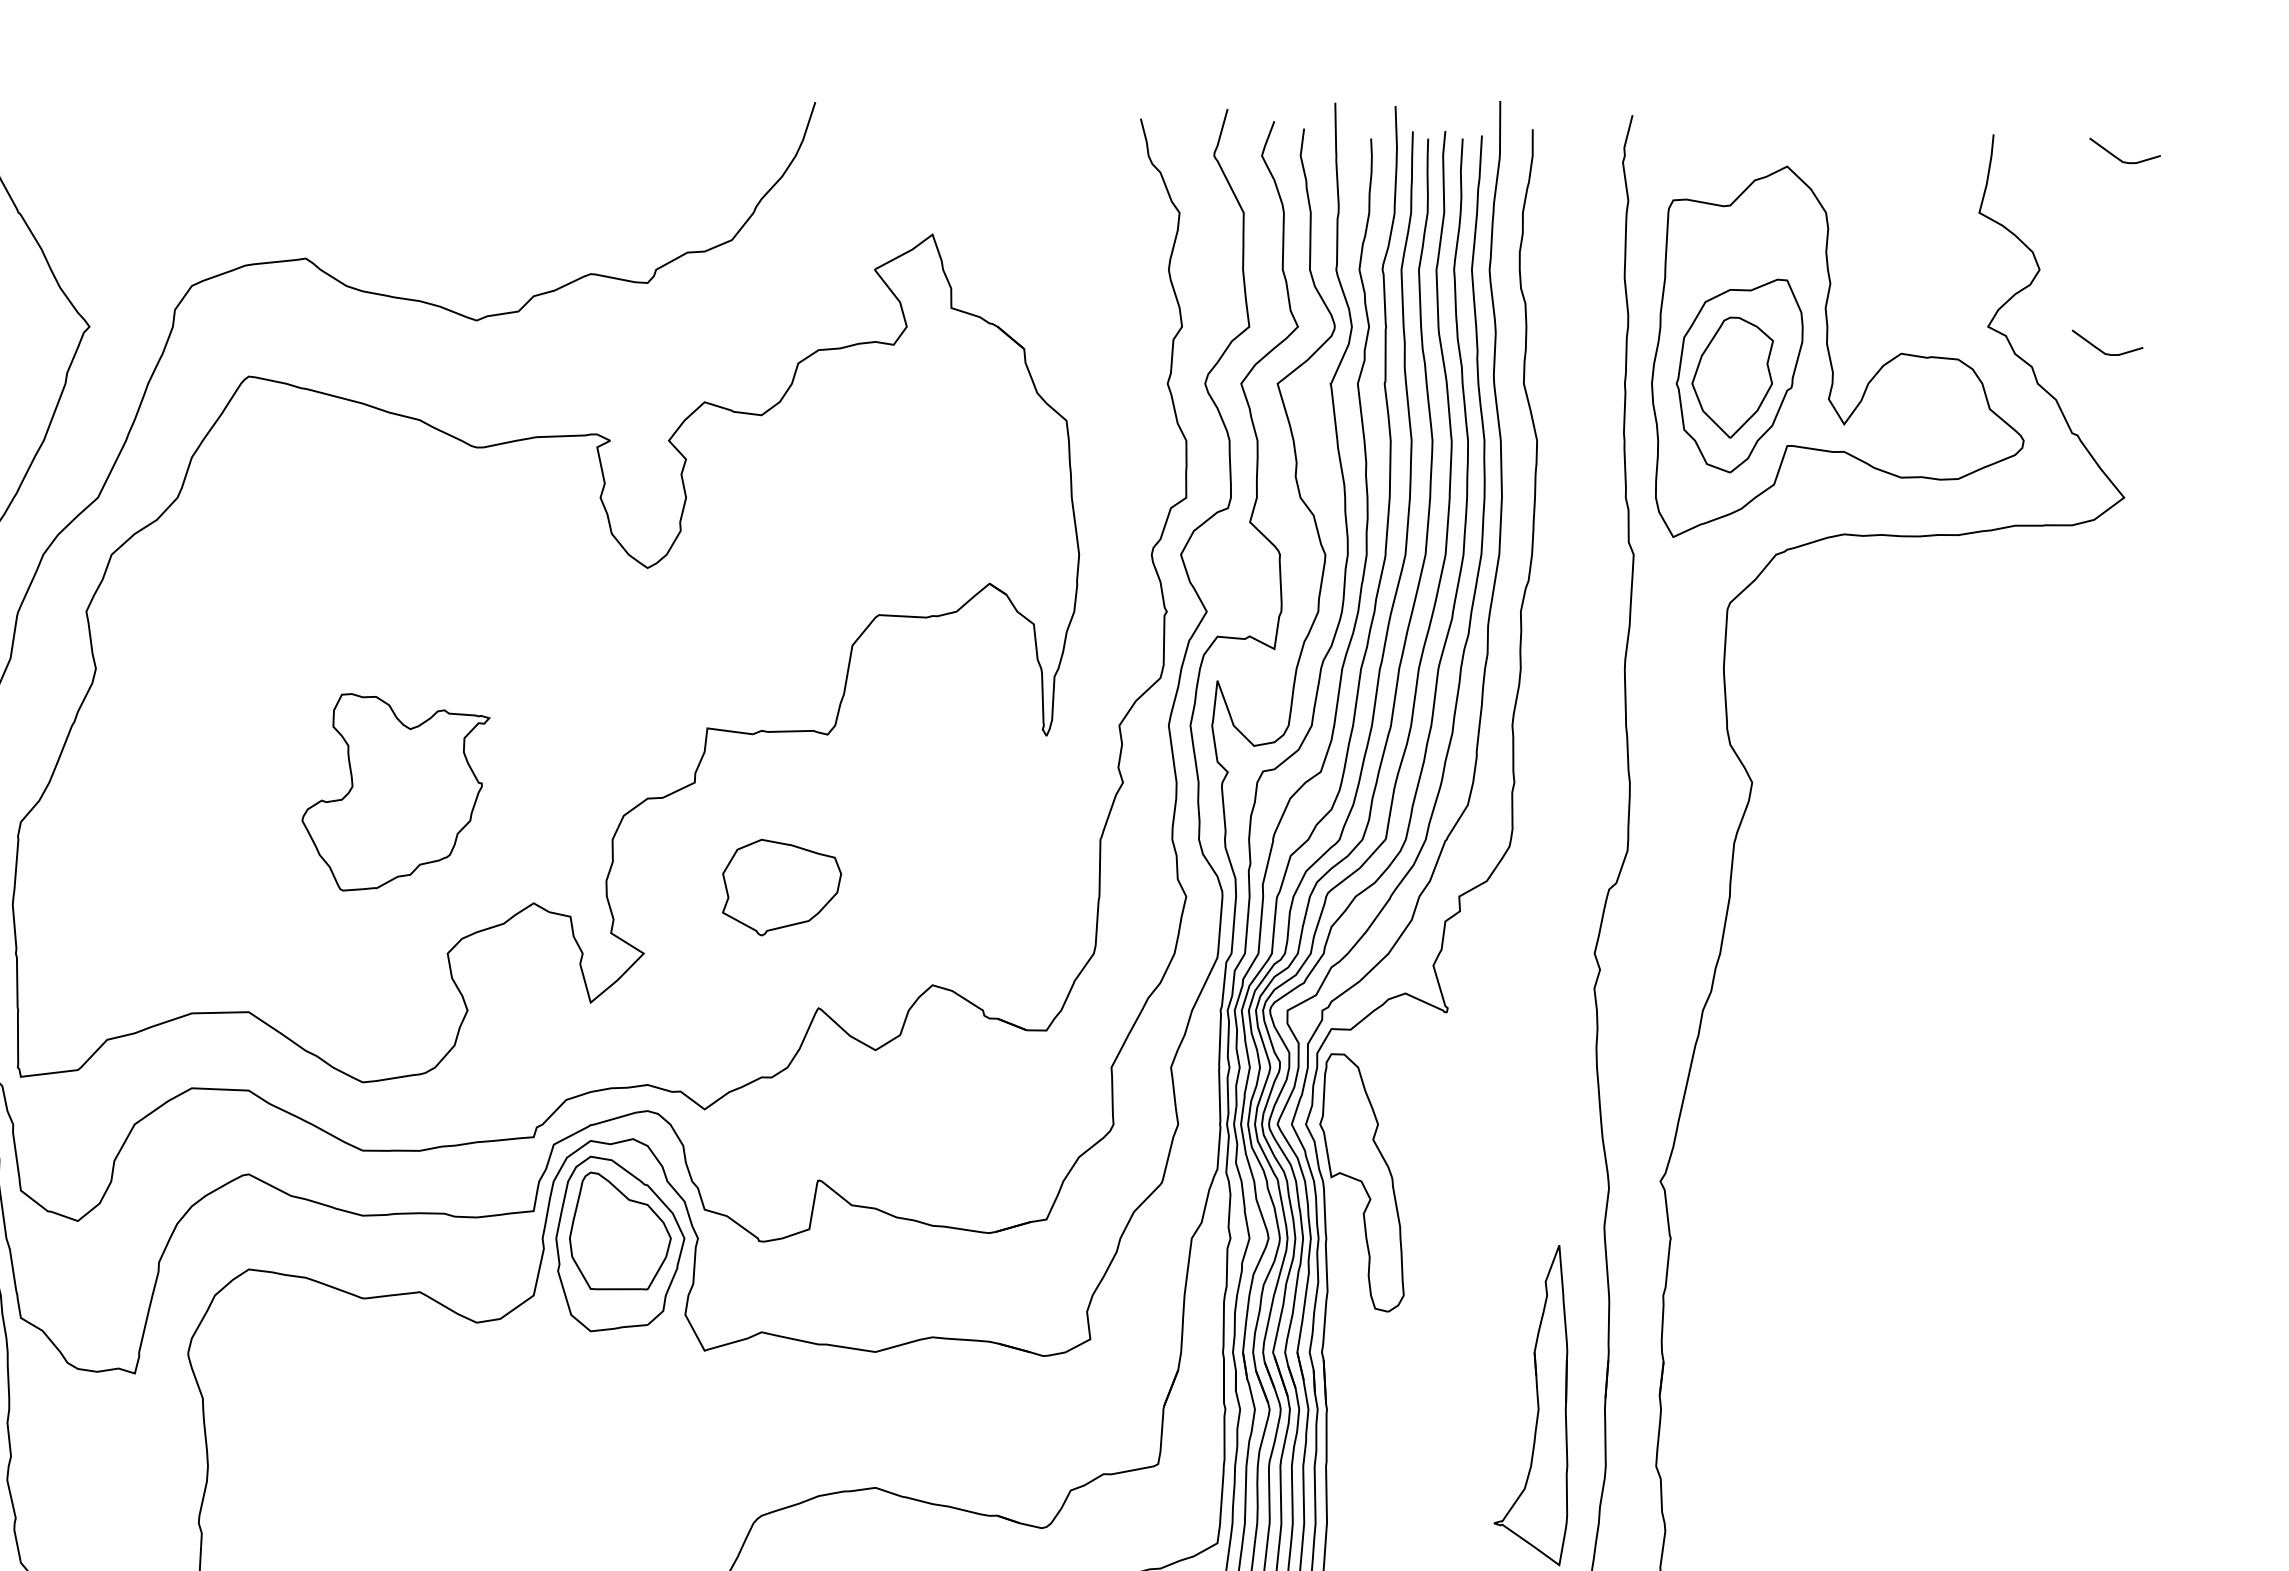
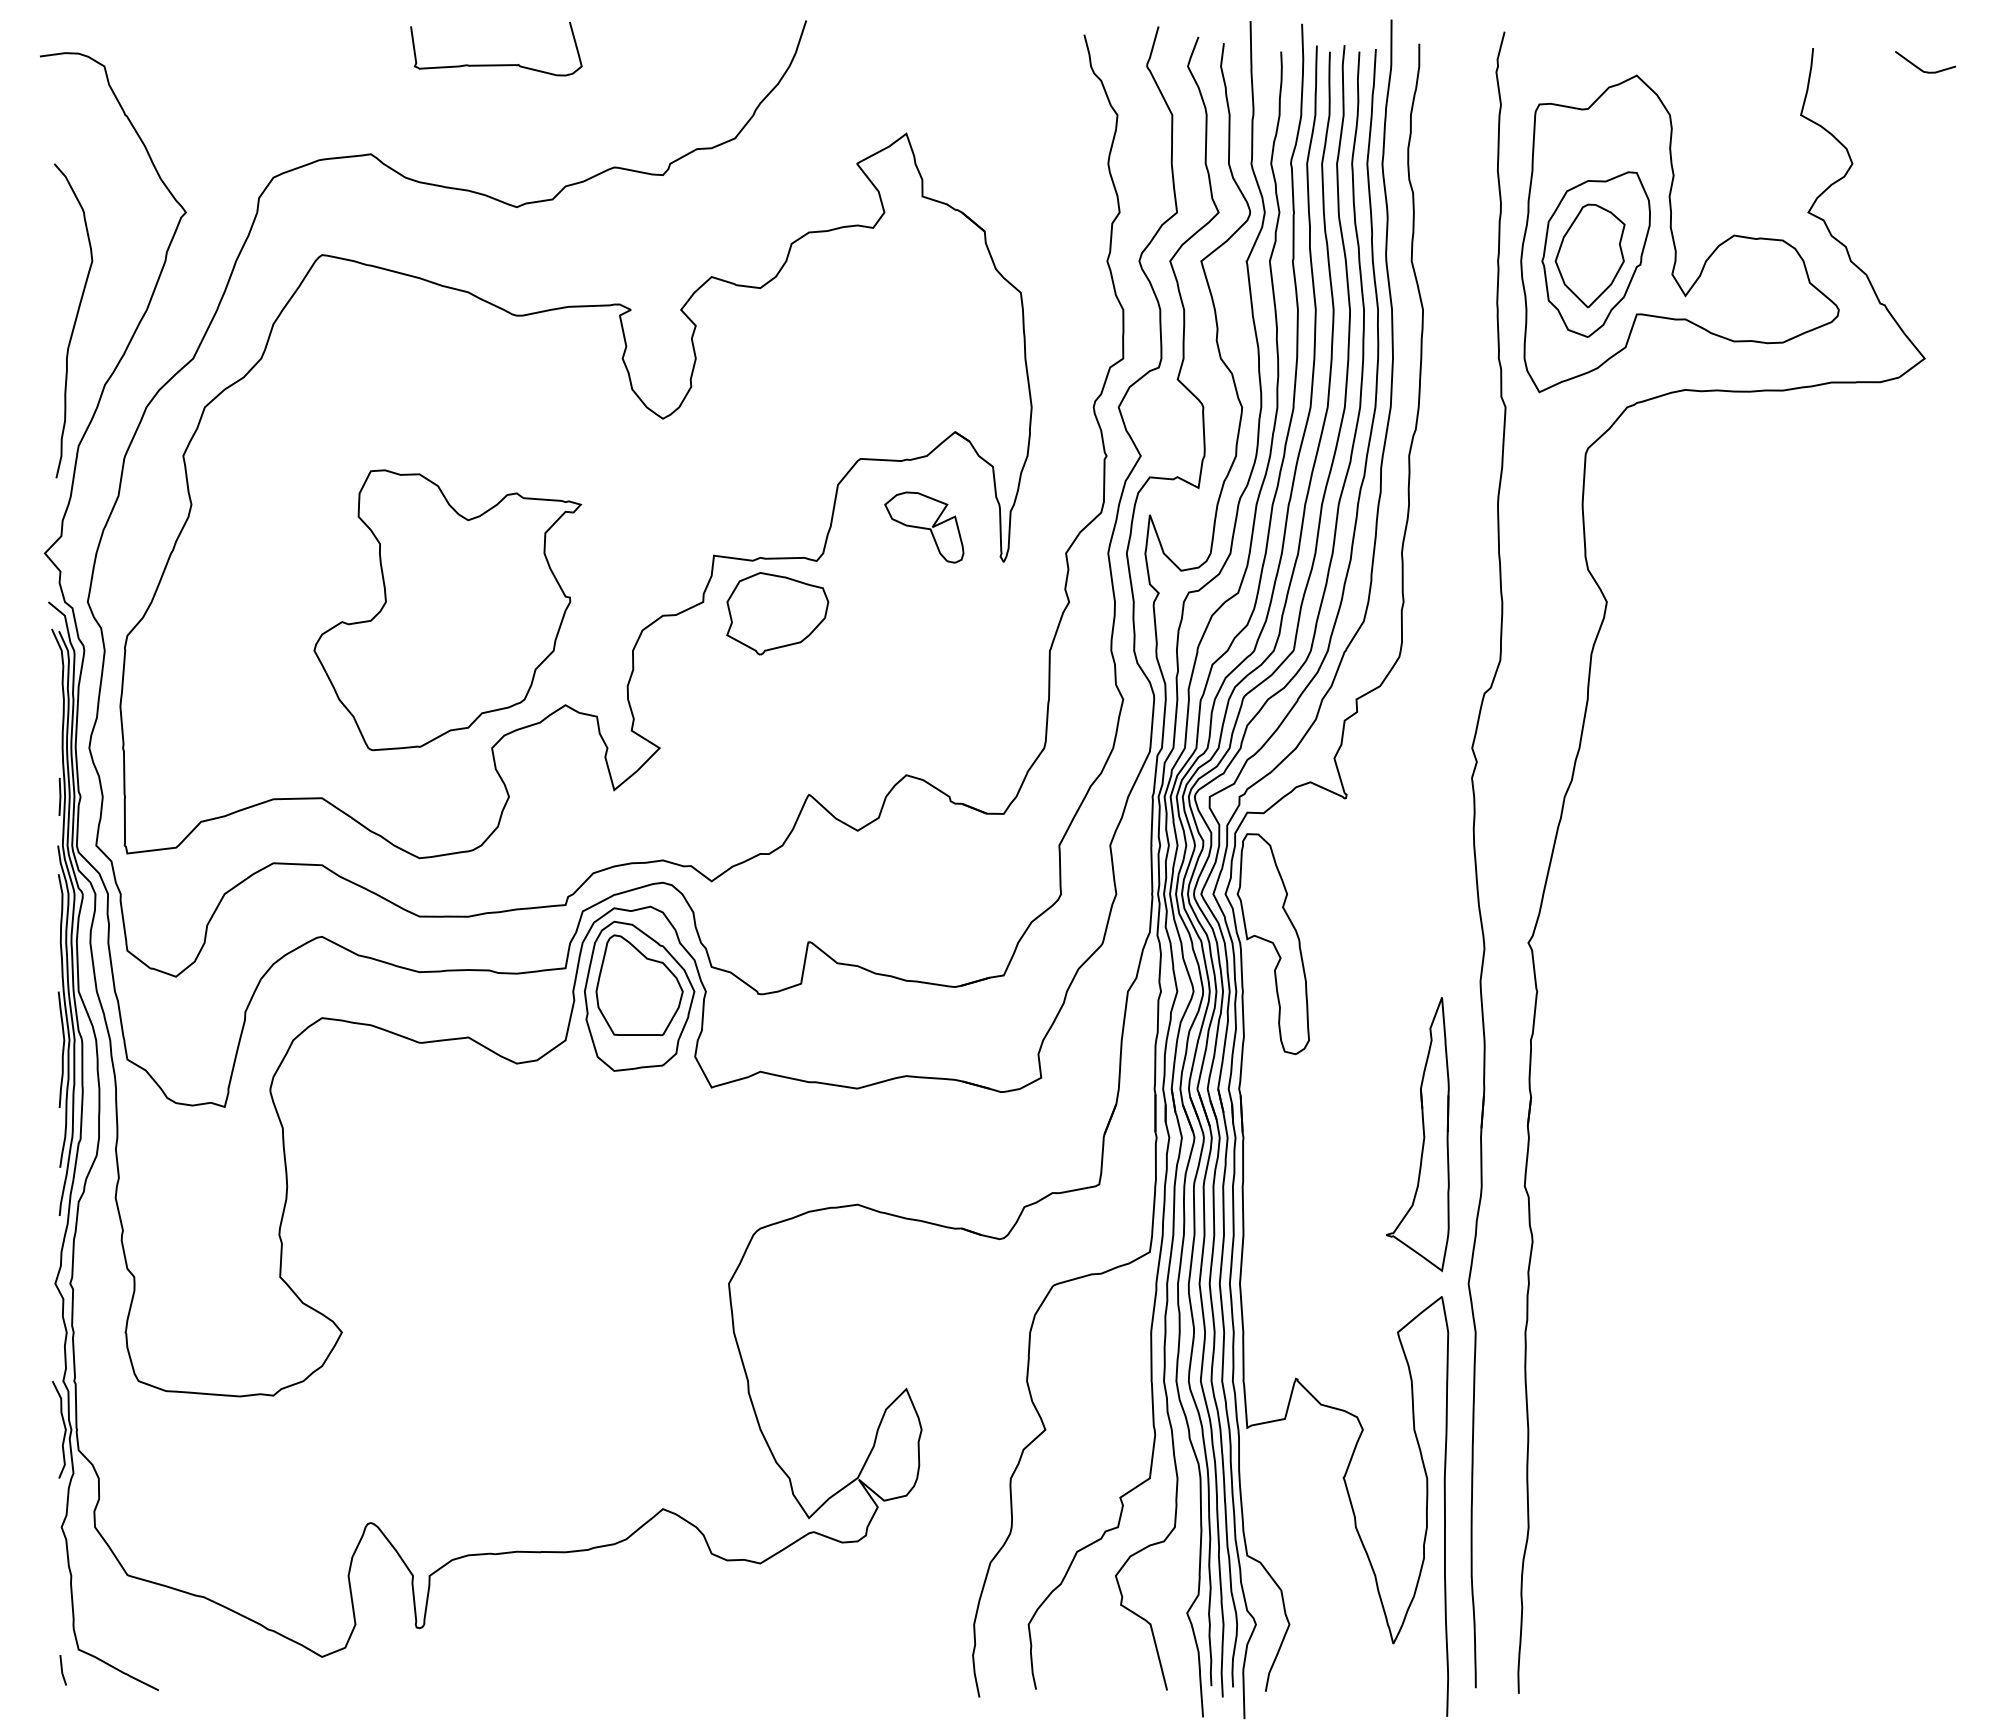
curve: (452, 153) -> (496, 64), added
curve: (2104, 351) -> (1907, 233), removed
part: (953, 695) -> (924, 527), added
part: (395, 792) -> (447, 610), size x1.67
part: (781, 887) -> (777, 613), moved

